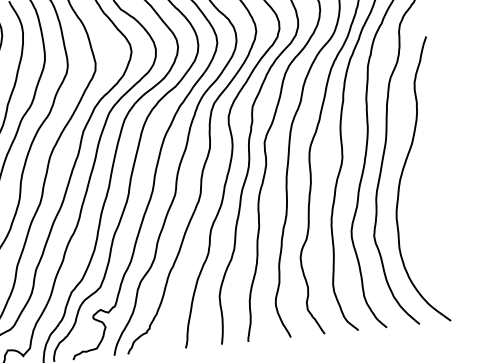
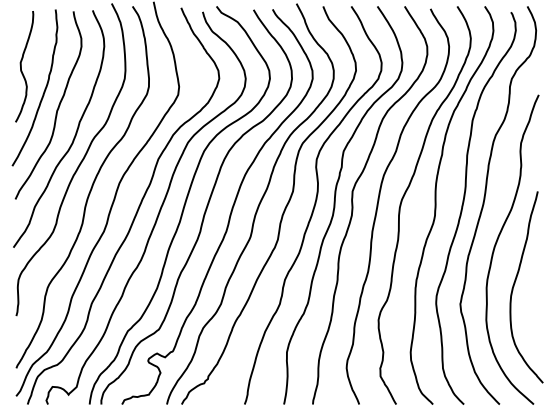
curve: (422, 211) -> (515, 283), added

